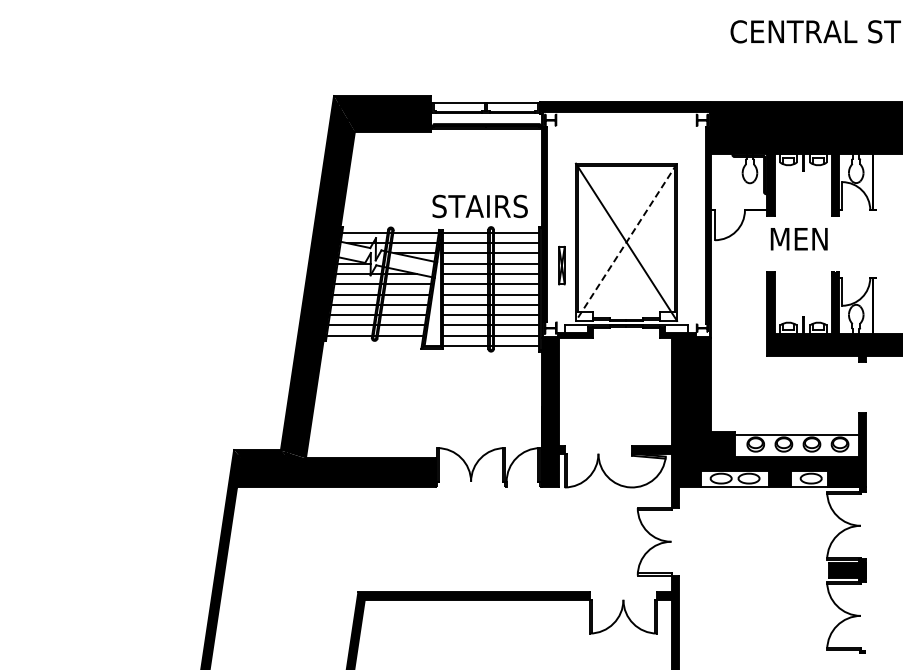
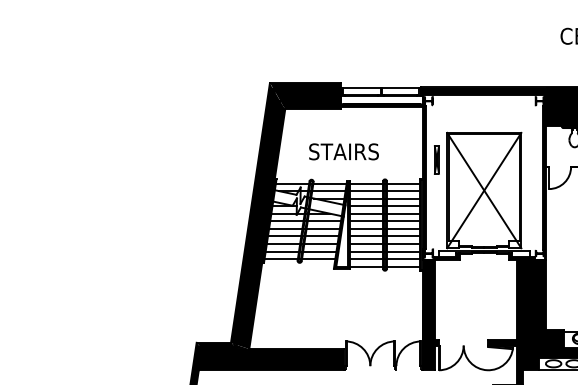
text: (479, 206) -> (343, 151), moved
line: (626, 242) -> (484, 190), dashed -> solid
part: (561, 265) -> (436, 159), moved

